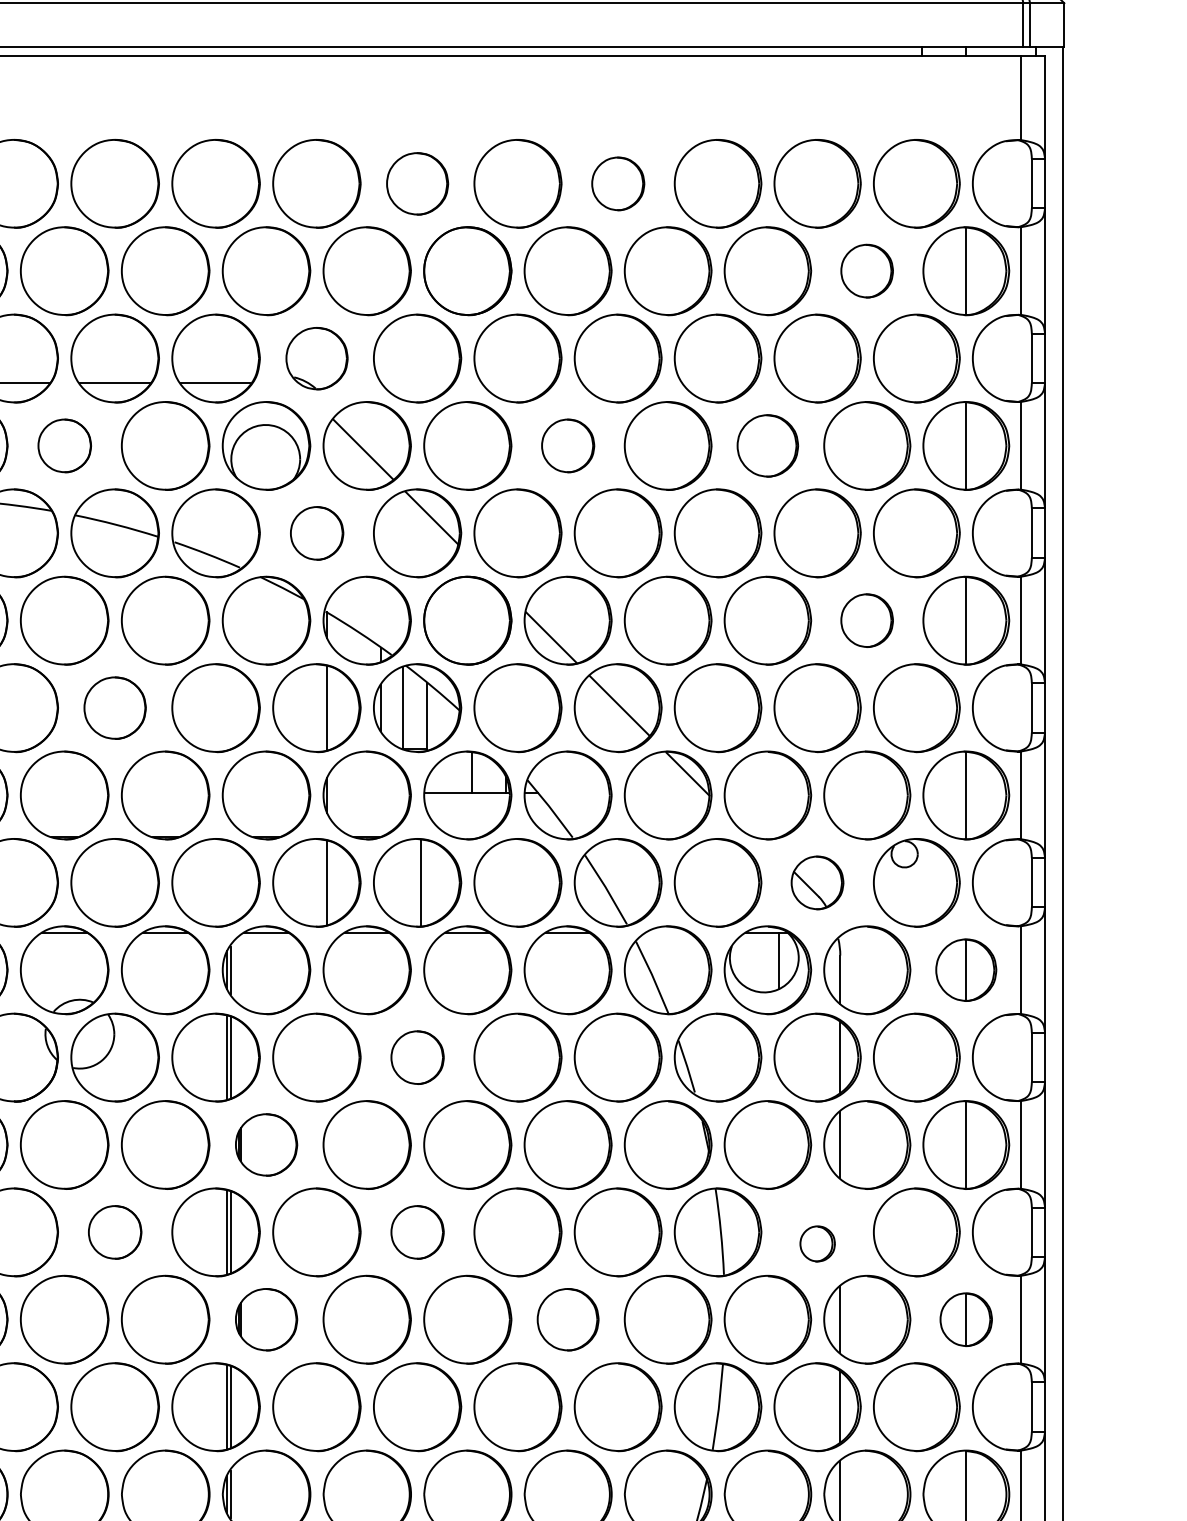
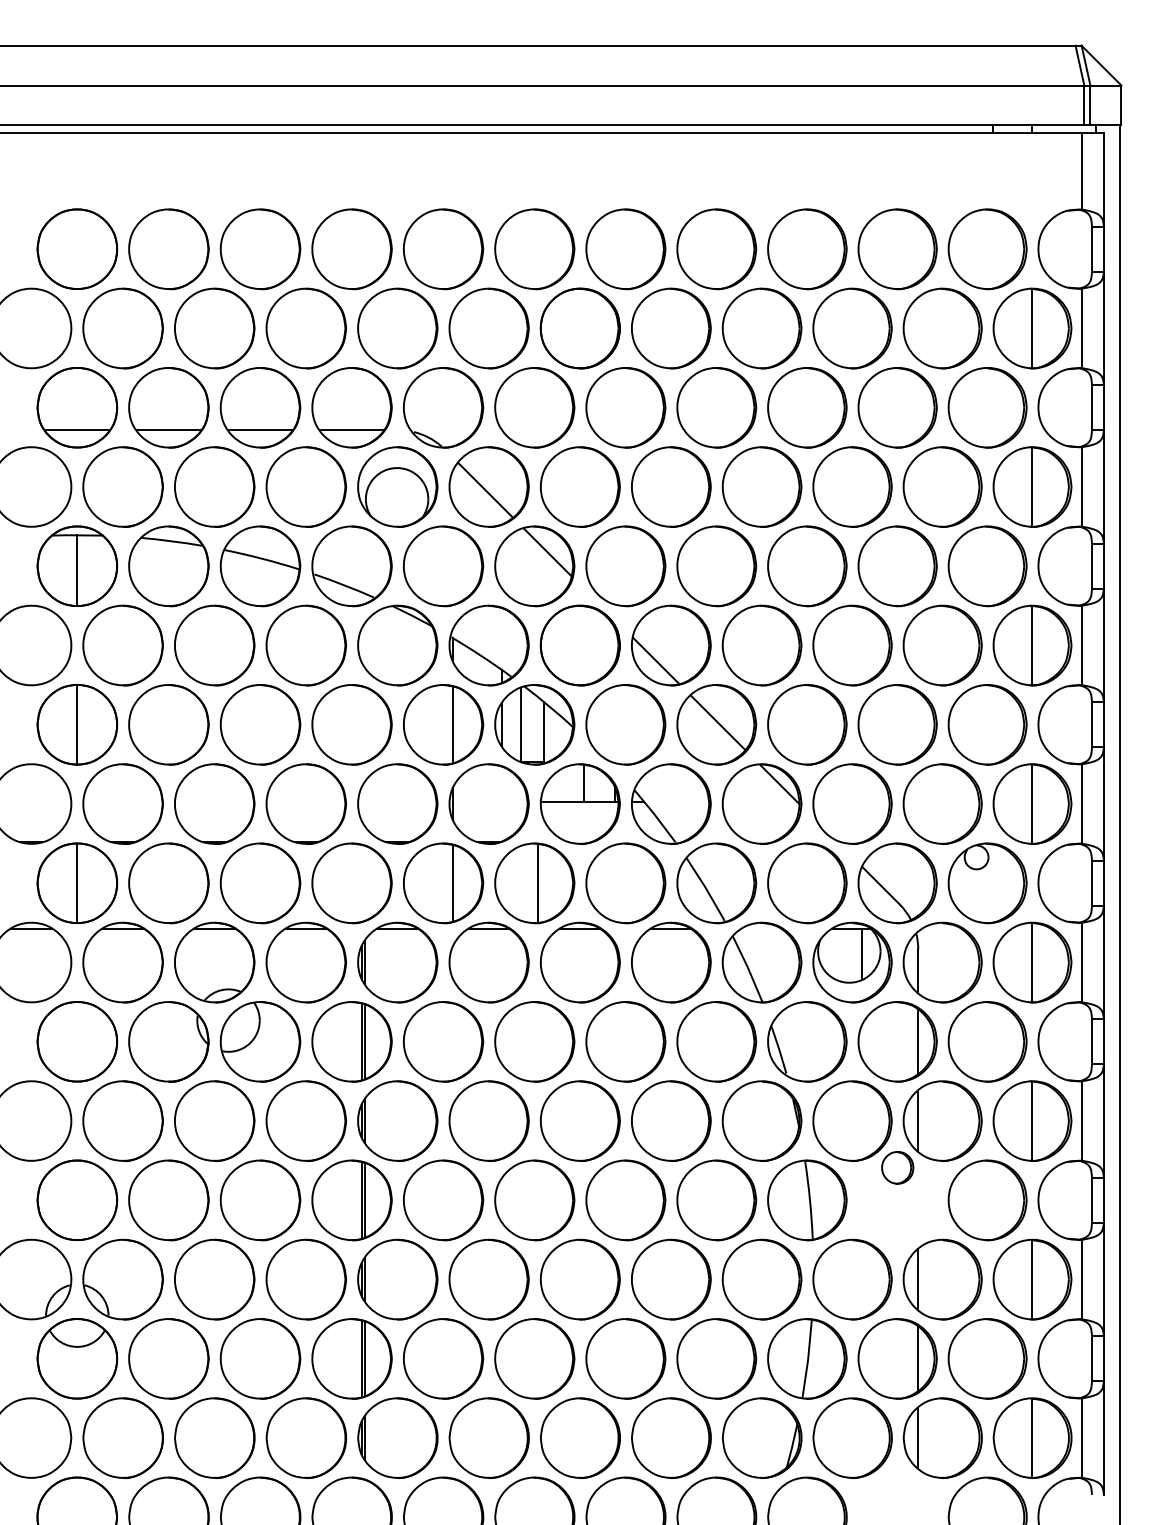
part: (417, 184) -> (534, 249), size x1.43
part: (617, 184) -> (716, 249), size x1.67
part: (867, 271) -> (942, 328), size x1.67
part: (316, 358) -> (443, 407), size x1.43
part: (64, 445) -> (214, 486), size x1.67
part: (568, 445) -> (671, 486), size x1.67
part: (767, 445) -> (852, 486), size x1.43
part: (316, 533) -> (443, 566), size x1.67
part: (867, 620) -> (942, 645), size x1.67
part: (115, 707) -> (260, 724), size x1.43
part: (817, 883) -> (897, 883), size x1.67
part: (966, 970) -> (1032, 962), size x1.43
part: (417, 1057) -> (534, 1041), size x1.67
part: (266, 1144) -> (397, 1120), size x1.43
part: (115, 1232) -> (260, 1200), size x1.67
part: (417, 1232) -> (534, 1200), size x1.67
part: (817, 1243) -> (897, 1167), moved
part: (266, 1319) -> (397, 1279), size x1.43
part: (568, 1319) -> (671, 1279), size x1.43
part: (966, 1319) -> (1032, 1279), size x1.67

